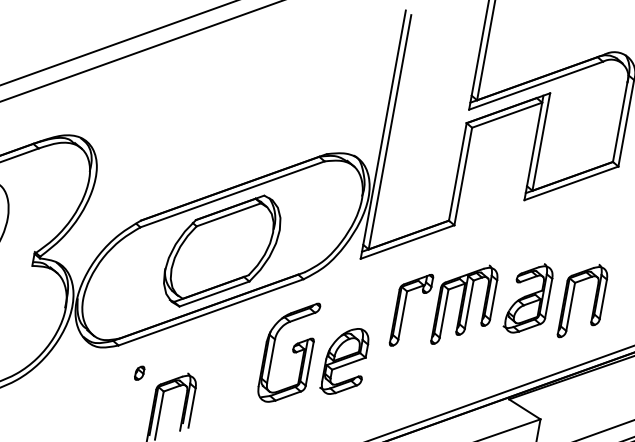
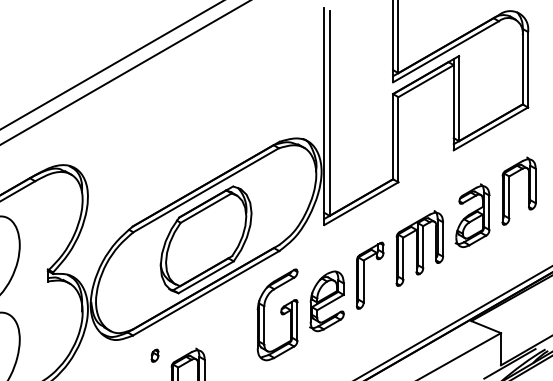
part: (528, 298) -> (472, 215), moved
part: (572, 298) -> (509, 190), moved
part: (410, 309) -> (369, 275), moved
part: (344, 361) -> (326, 301), moved

